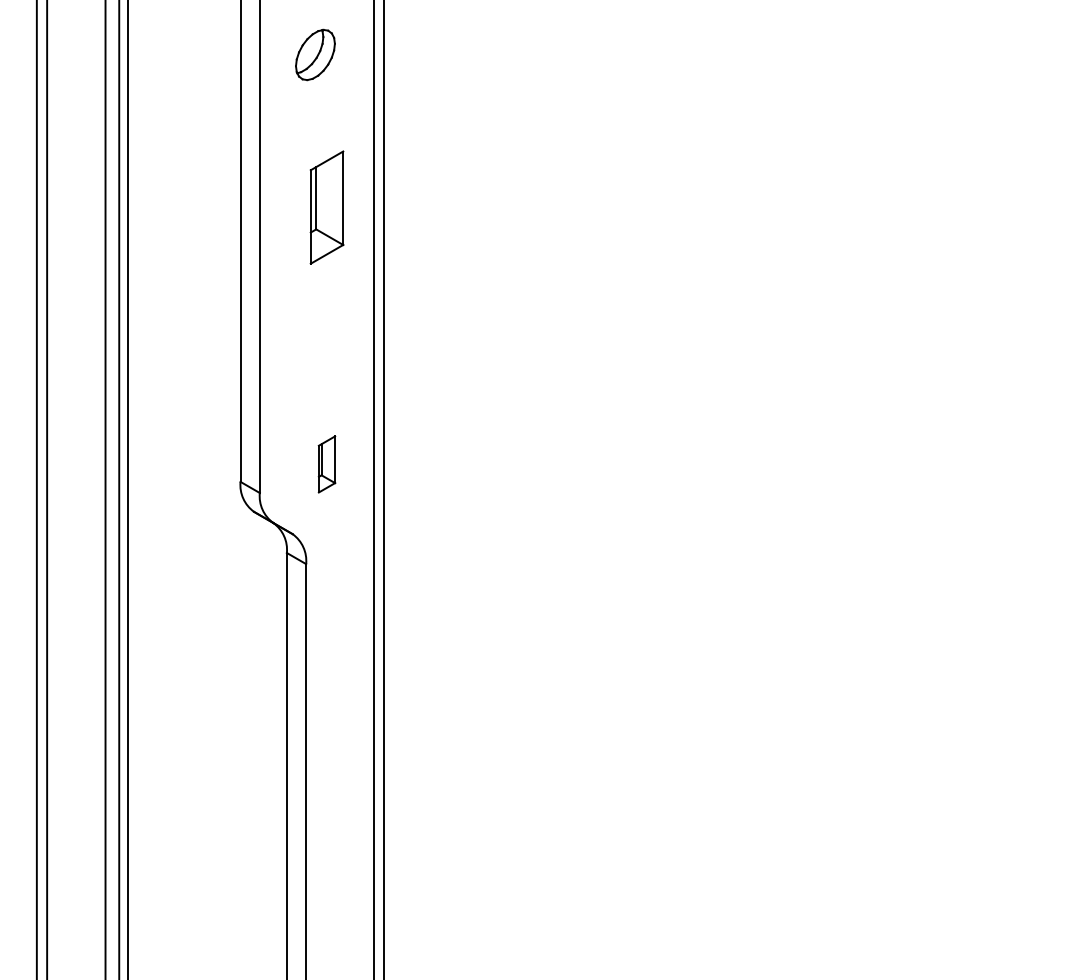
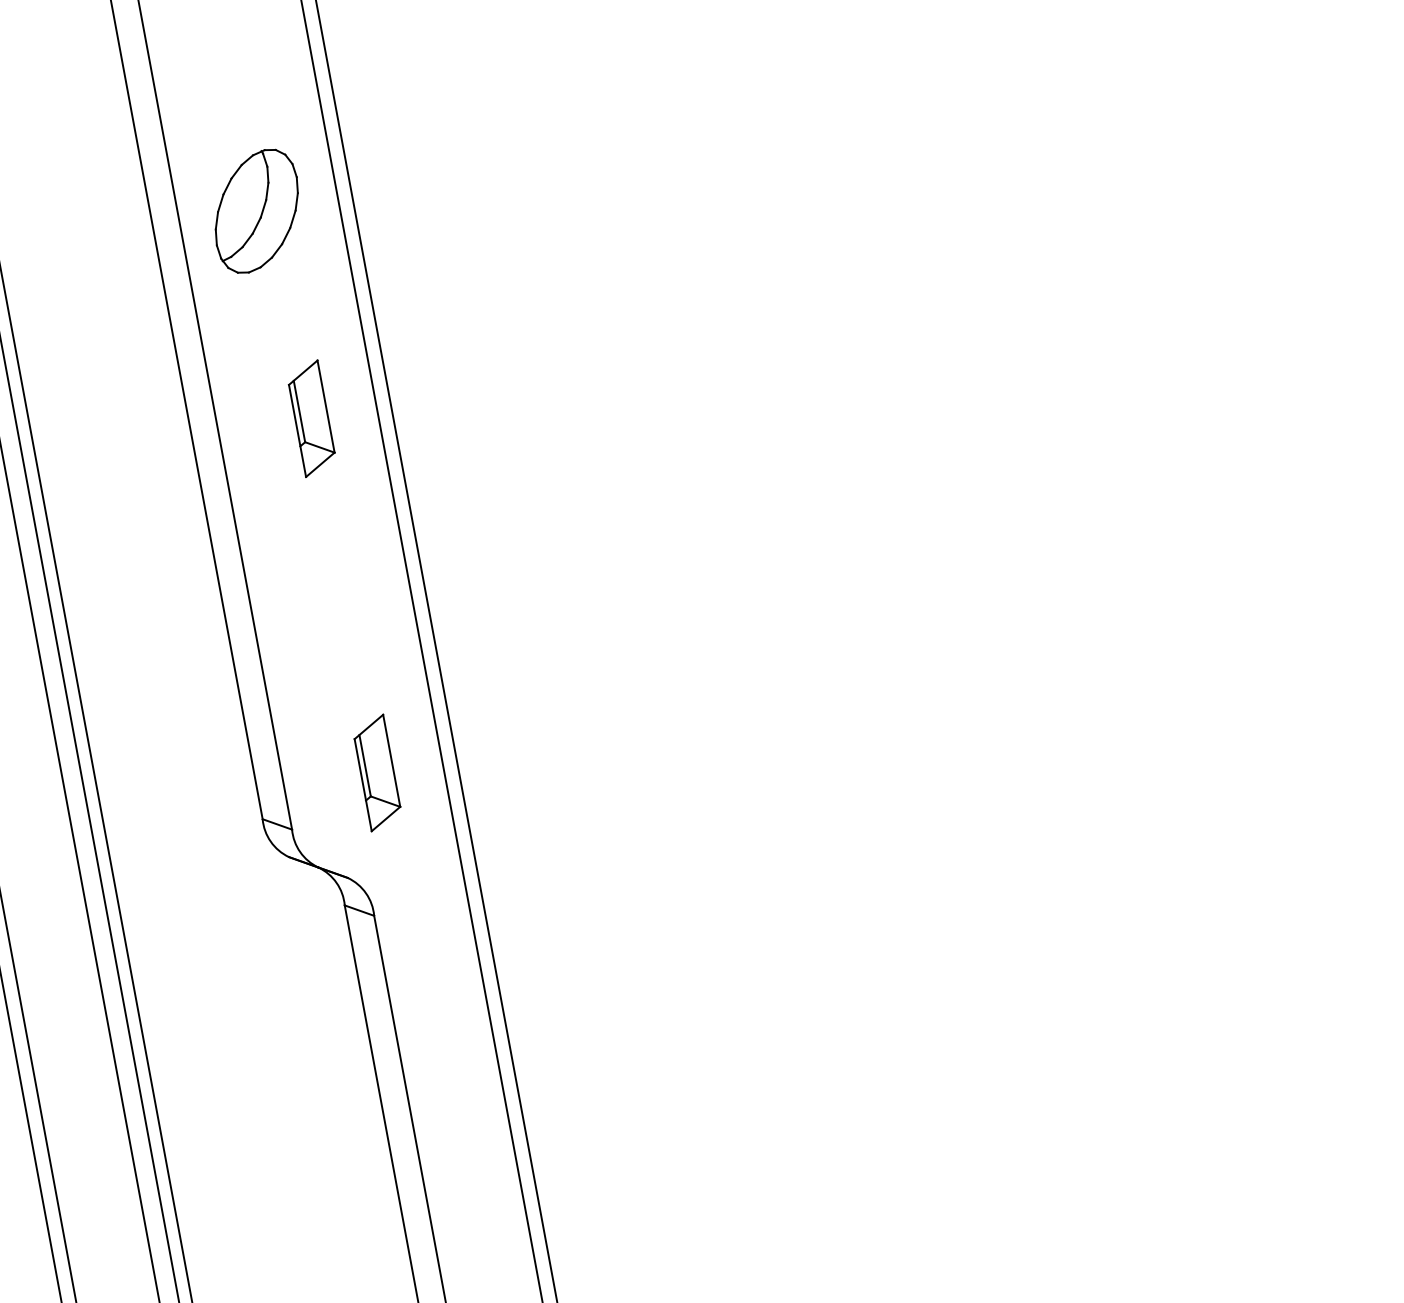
part: (315, 54) -> (256, 210), size x1.67
part: (326, 207) -> (311, 418), size x0.71
part: (326, 464) -> (376, 773), size x1.43

